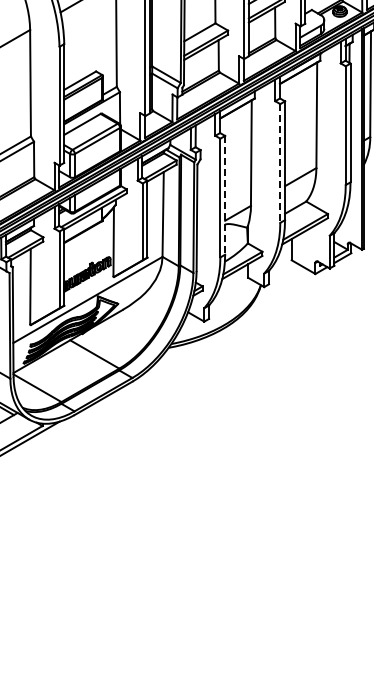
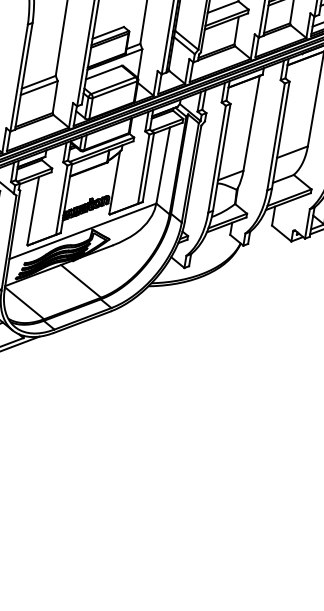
line: (280, 163) -> (276, 136), dashed -> solid
line: (225, 195) -> (222, 157), dashed -> solid

